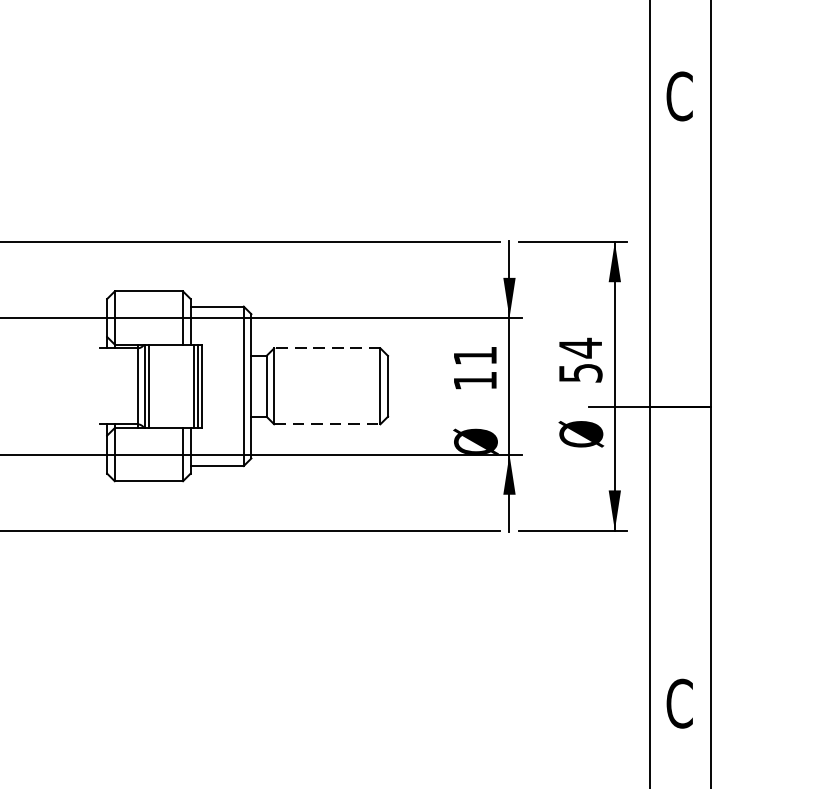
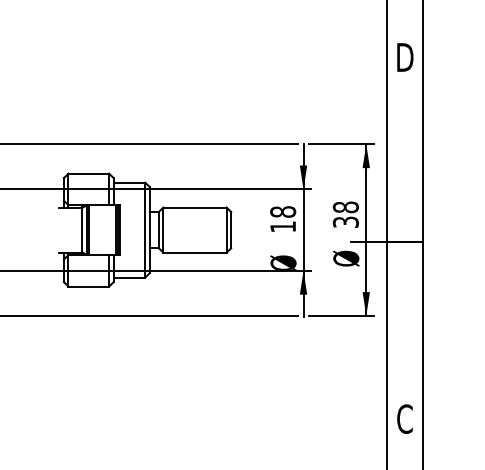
text: (680, 96) -> (405, 57), C -> D
line: (328, 348) -> (195, 207), dashed -> solid
text: (475, 355) -> (283, 211), 11 -> 18
text: (579, 360) -> (345, 214), 54 -> 38
line: (328, 423) -> (195, 252), dashed -> solid

